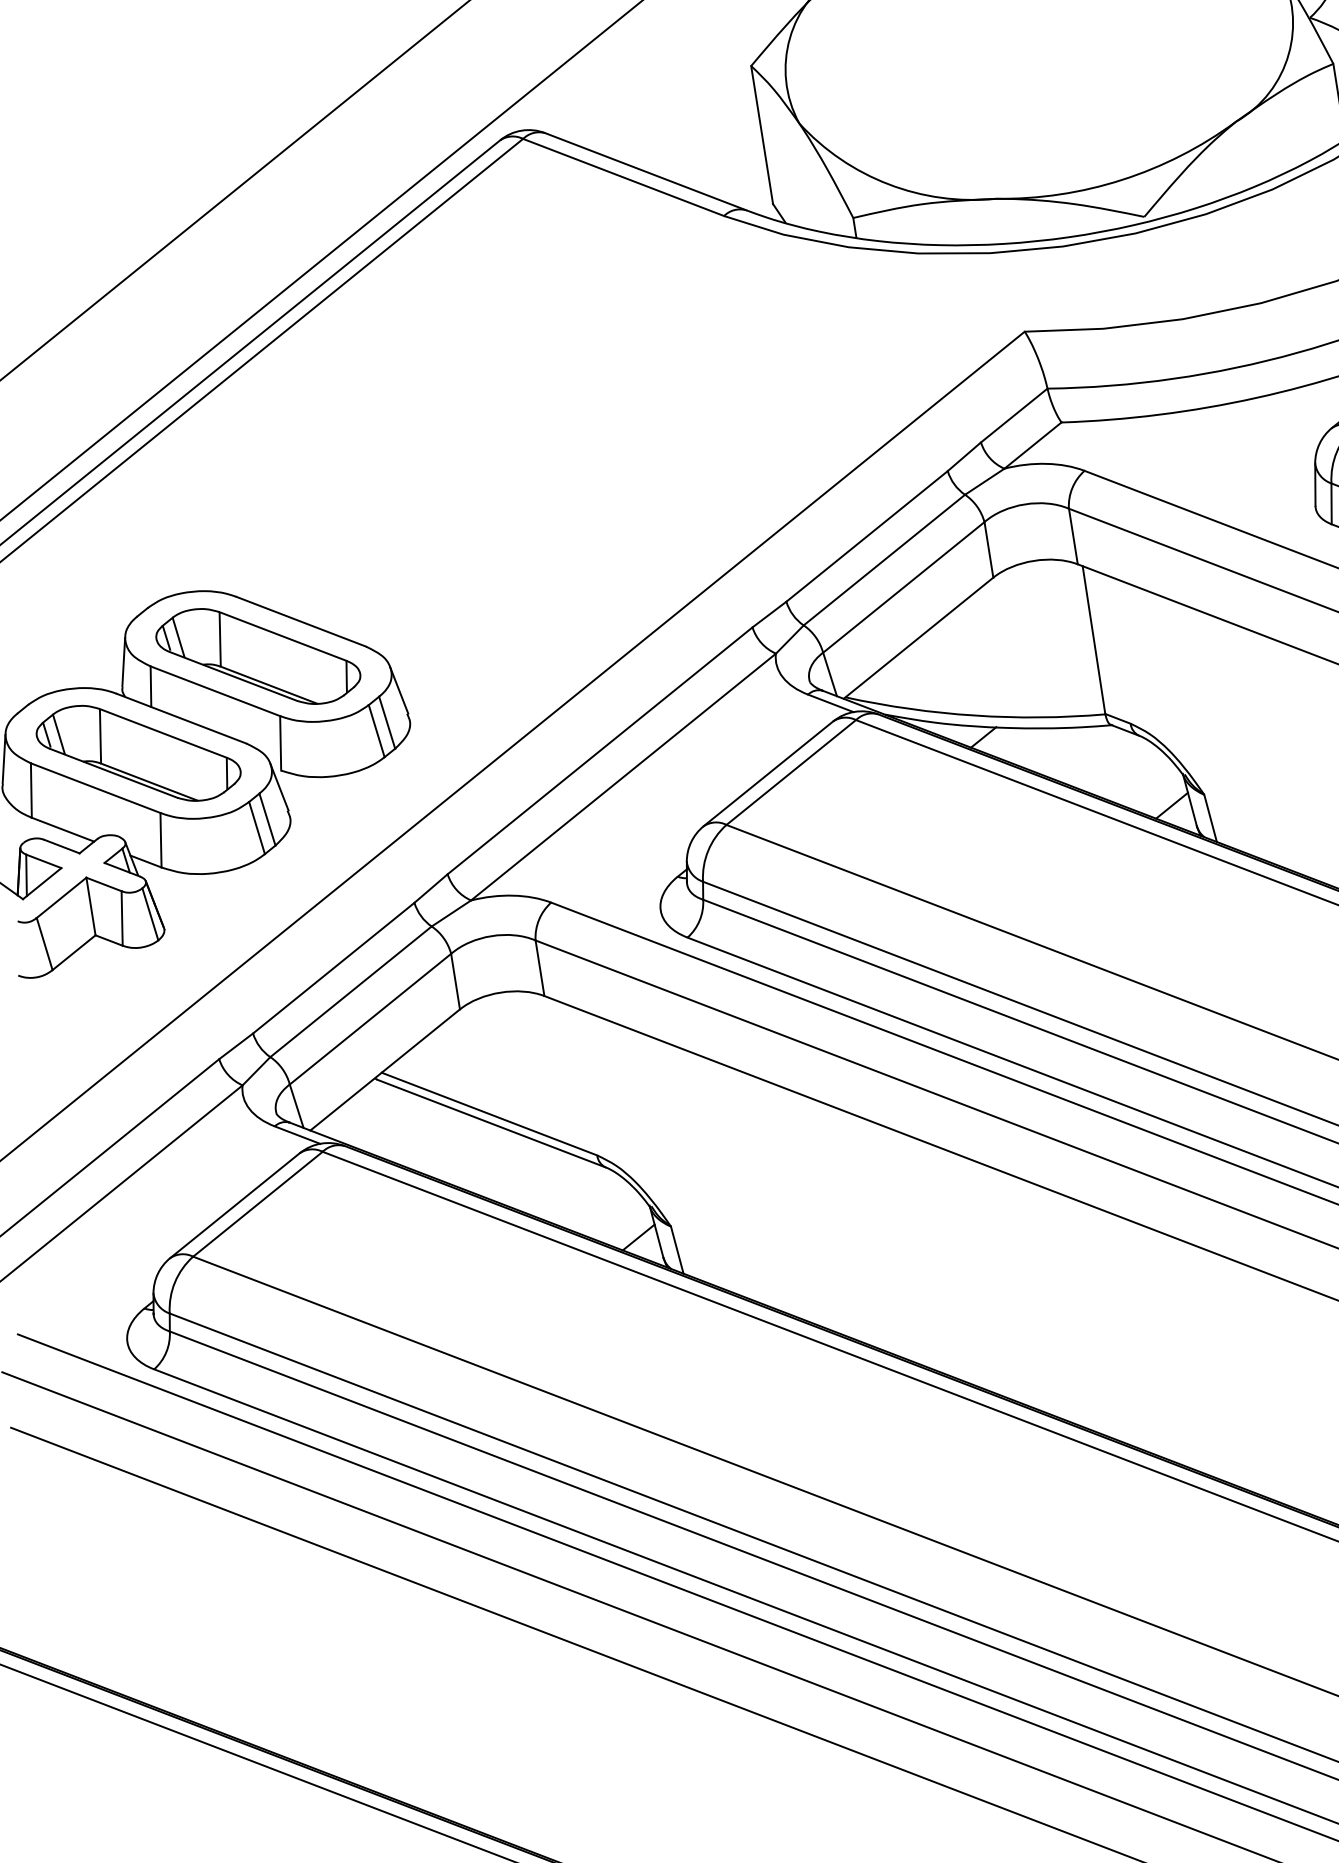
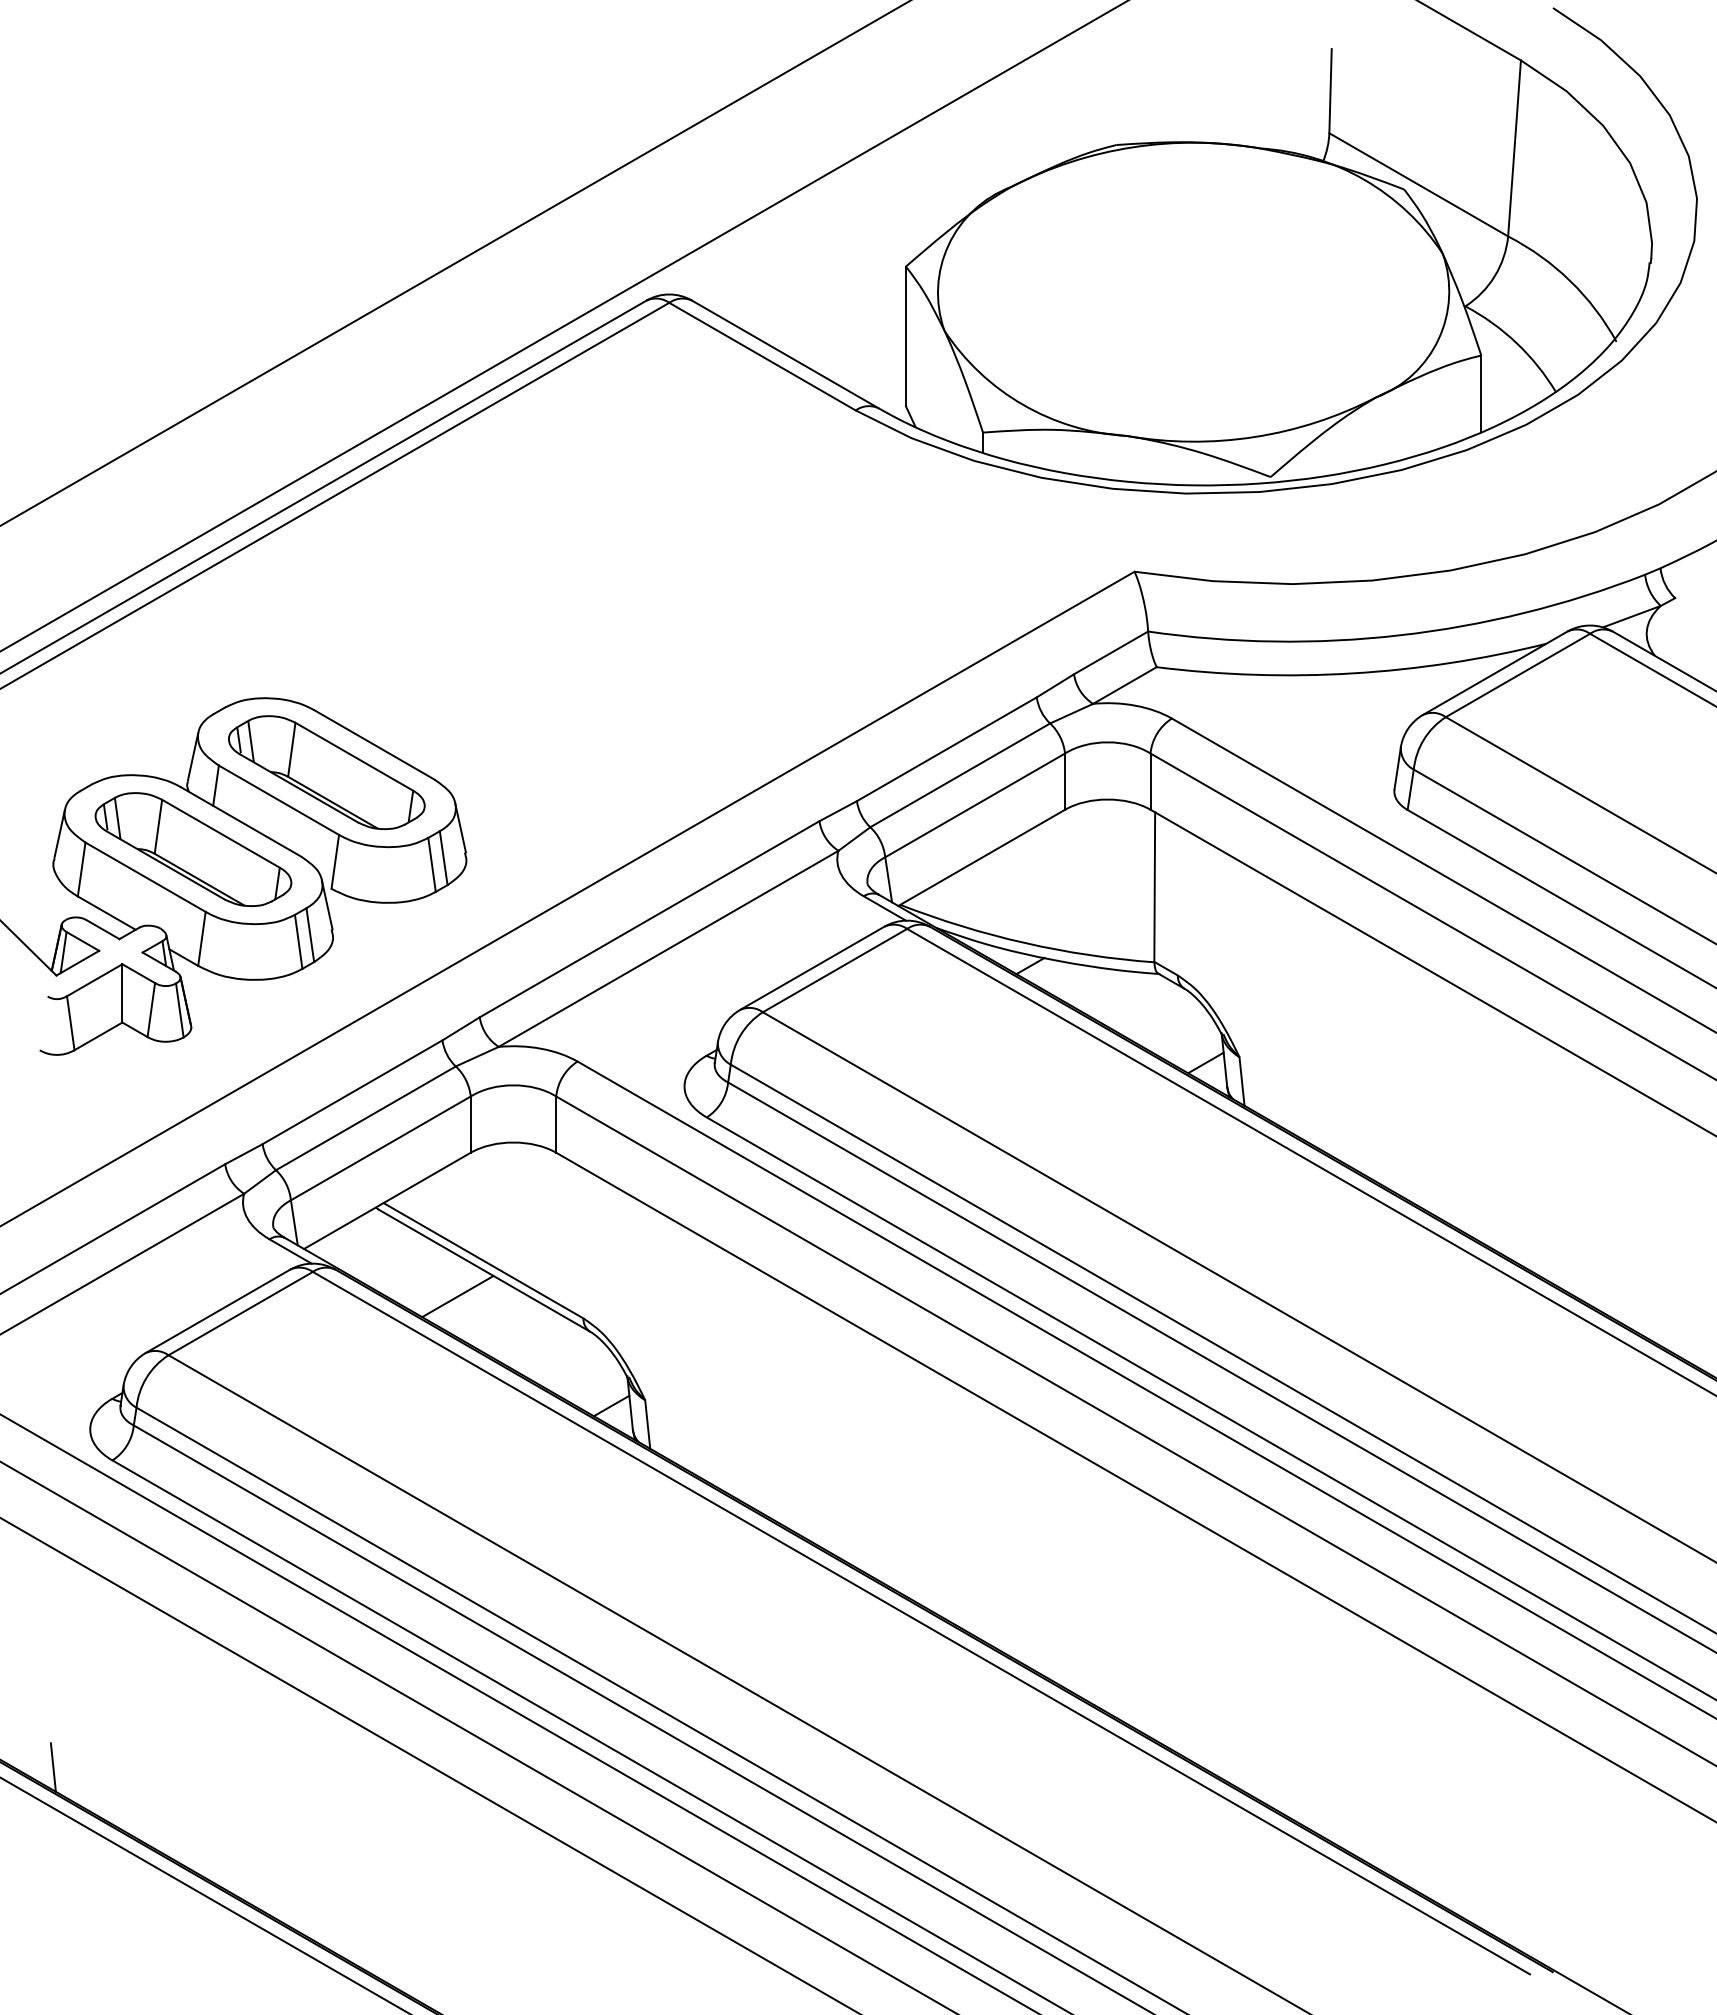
line: (469, 1153) -> (457, 1296), added
line: (143, 1682) -> (52, 1767), added

